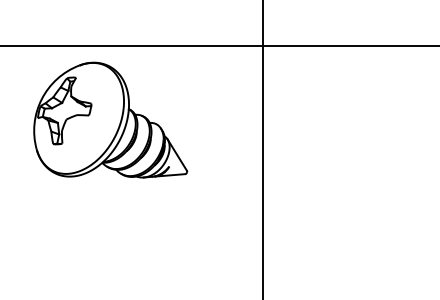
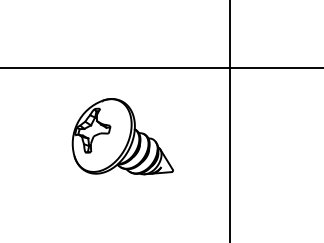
part: (110, 119) -> (122, 136), moved

